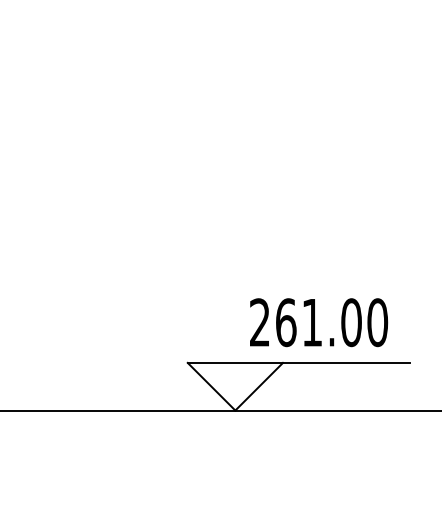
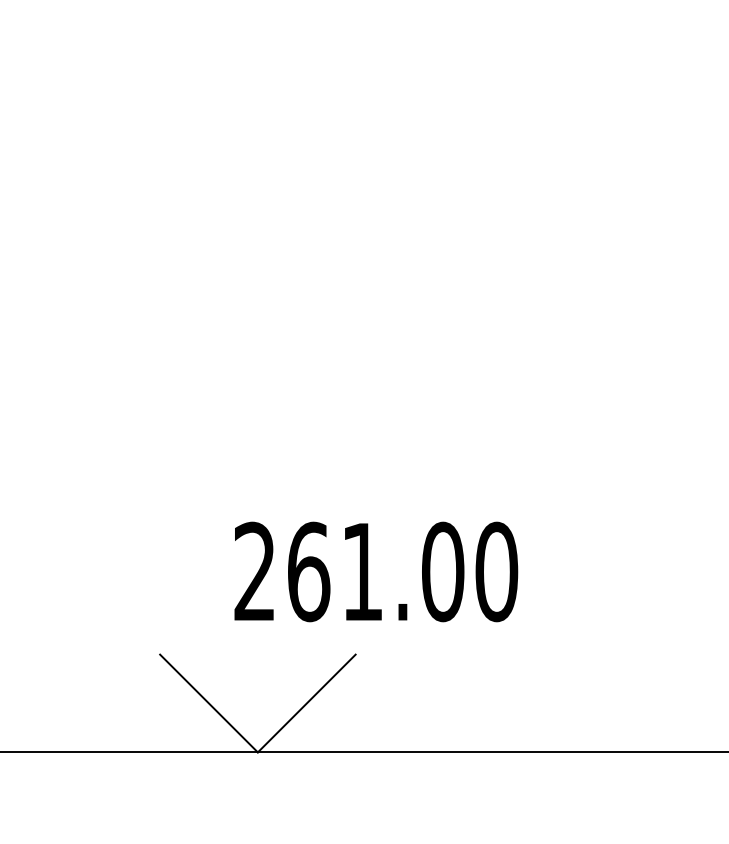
text: (319, 322) -> (377, 571), moved
line: (298, 362) -> (387, 653), removed

